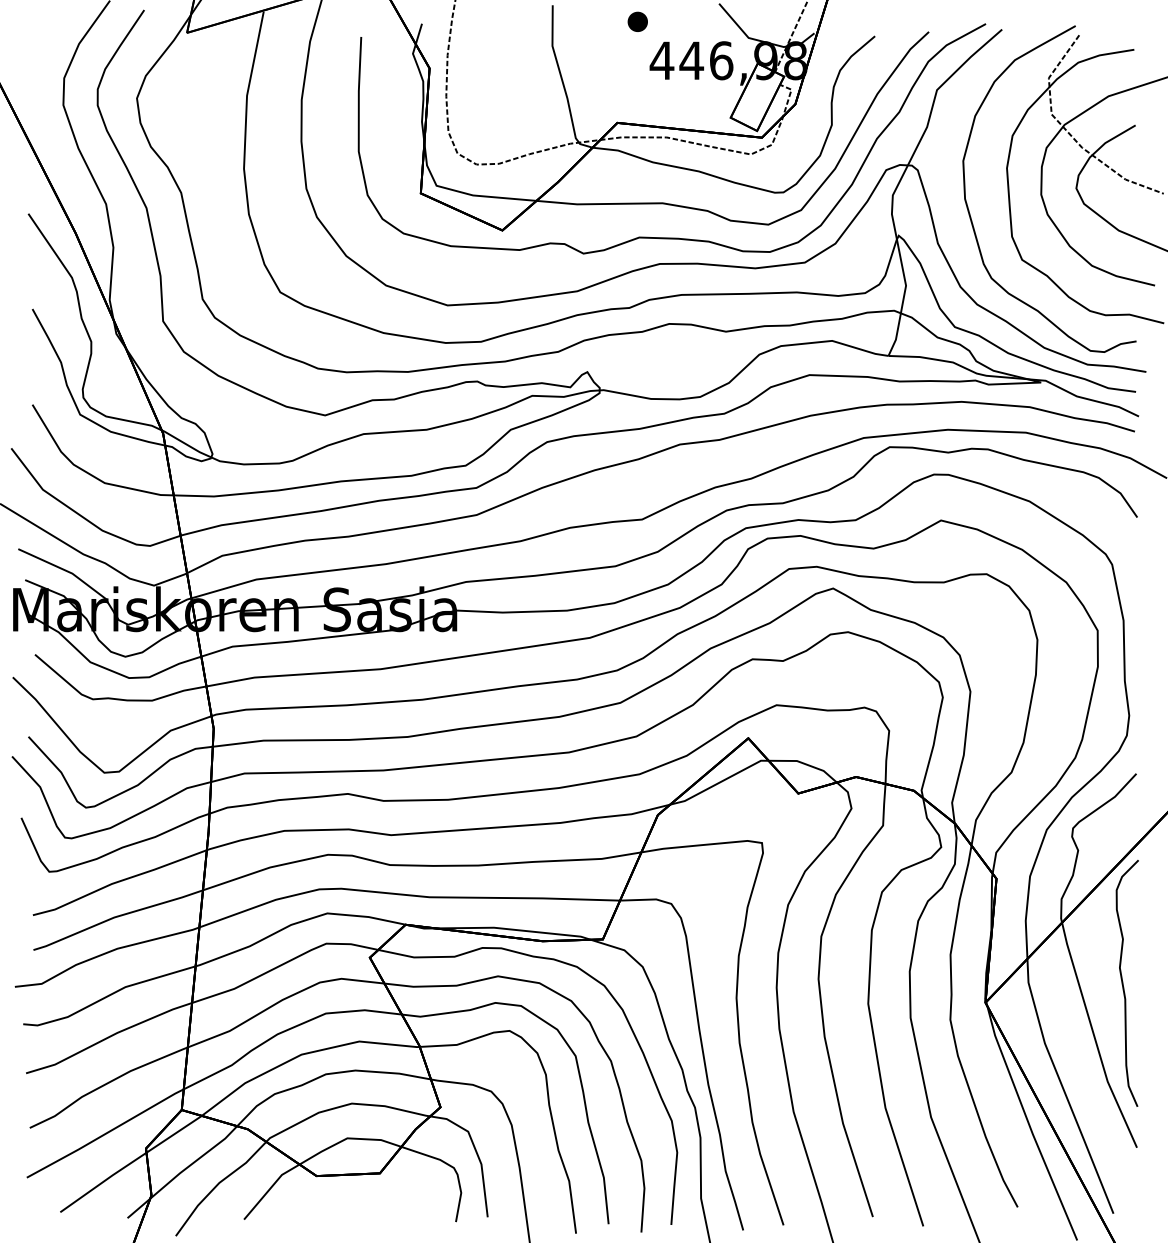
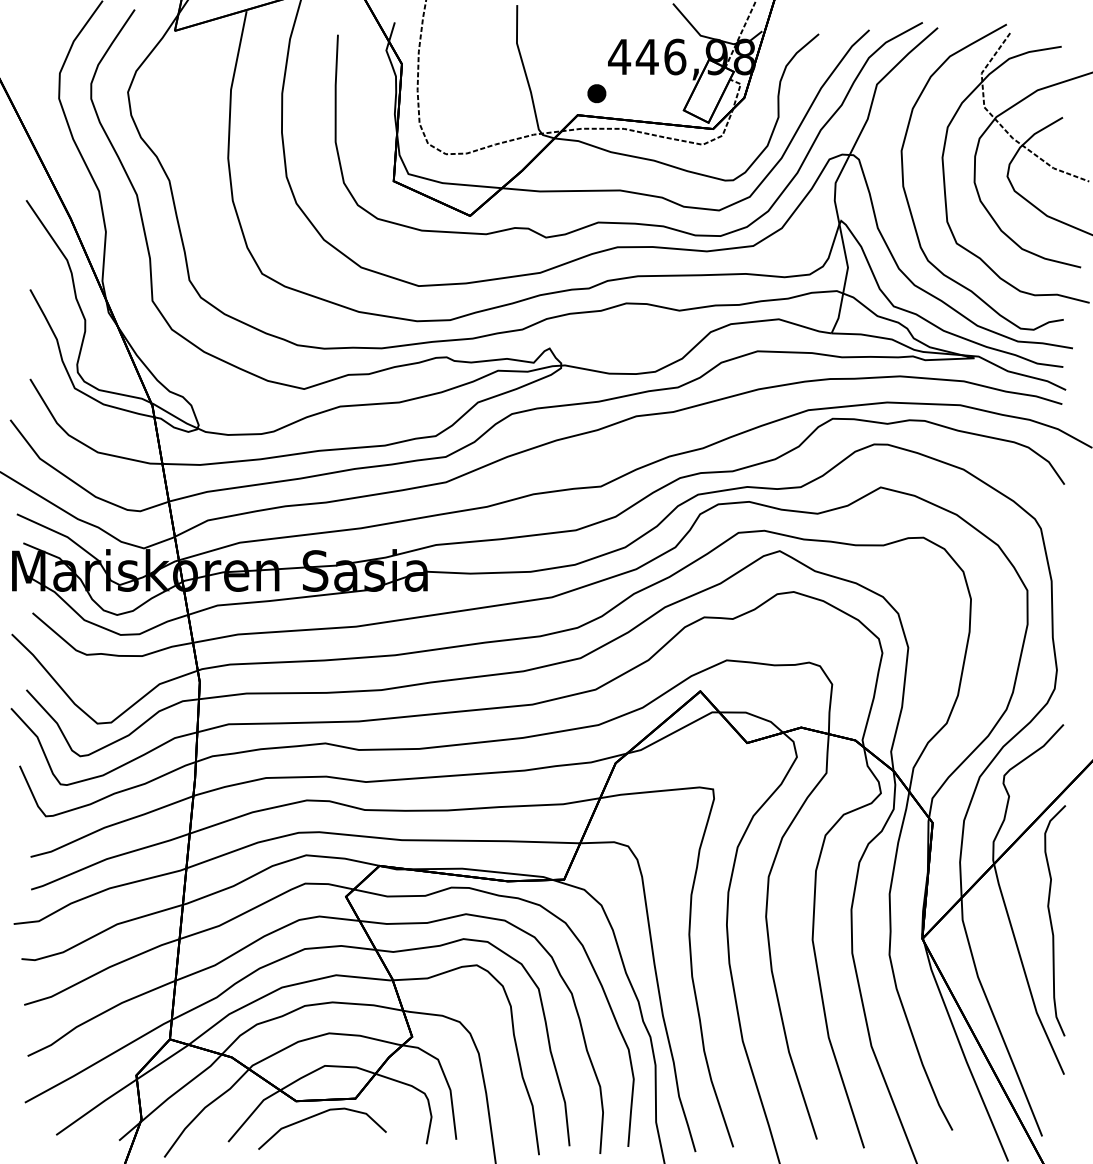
part: (637, 21) -> (596, 93), moved
part: (337, 1192) -> (315, 1116), added

